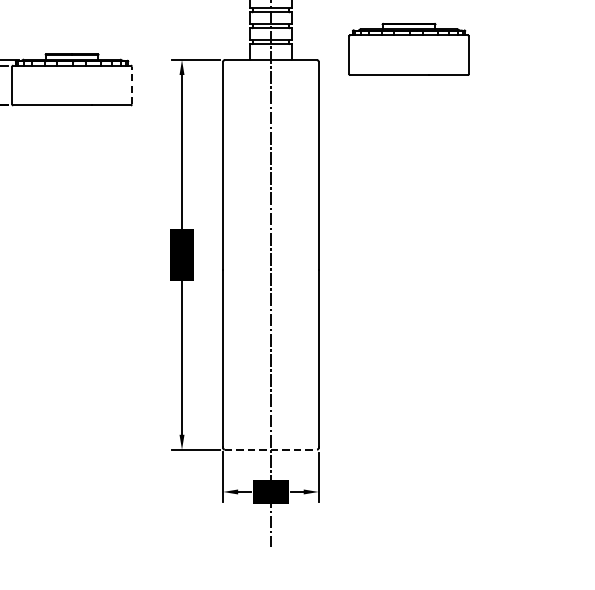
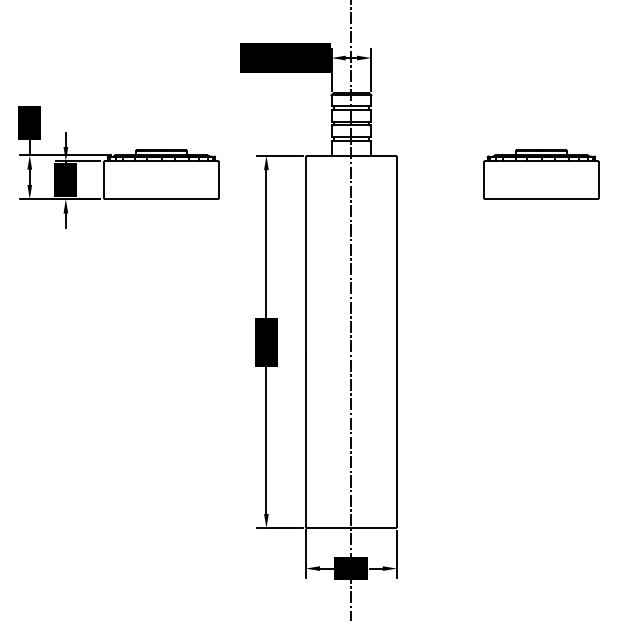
part: (409, 49) -> (541, 174), moved
line: (131, 84) -> (218, 179), dashed -> solid
line: (271, 450) -> (351, 528), dashed -> solid

